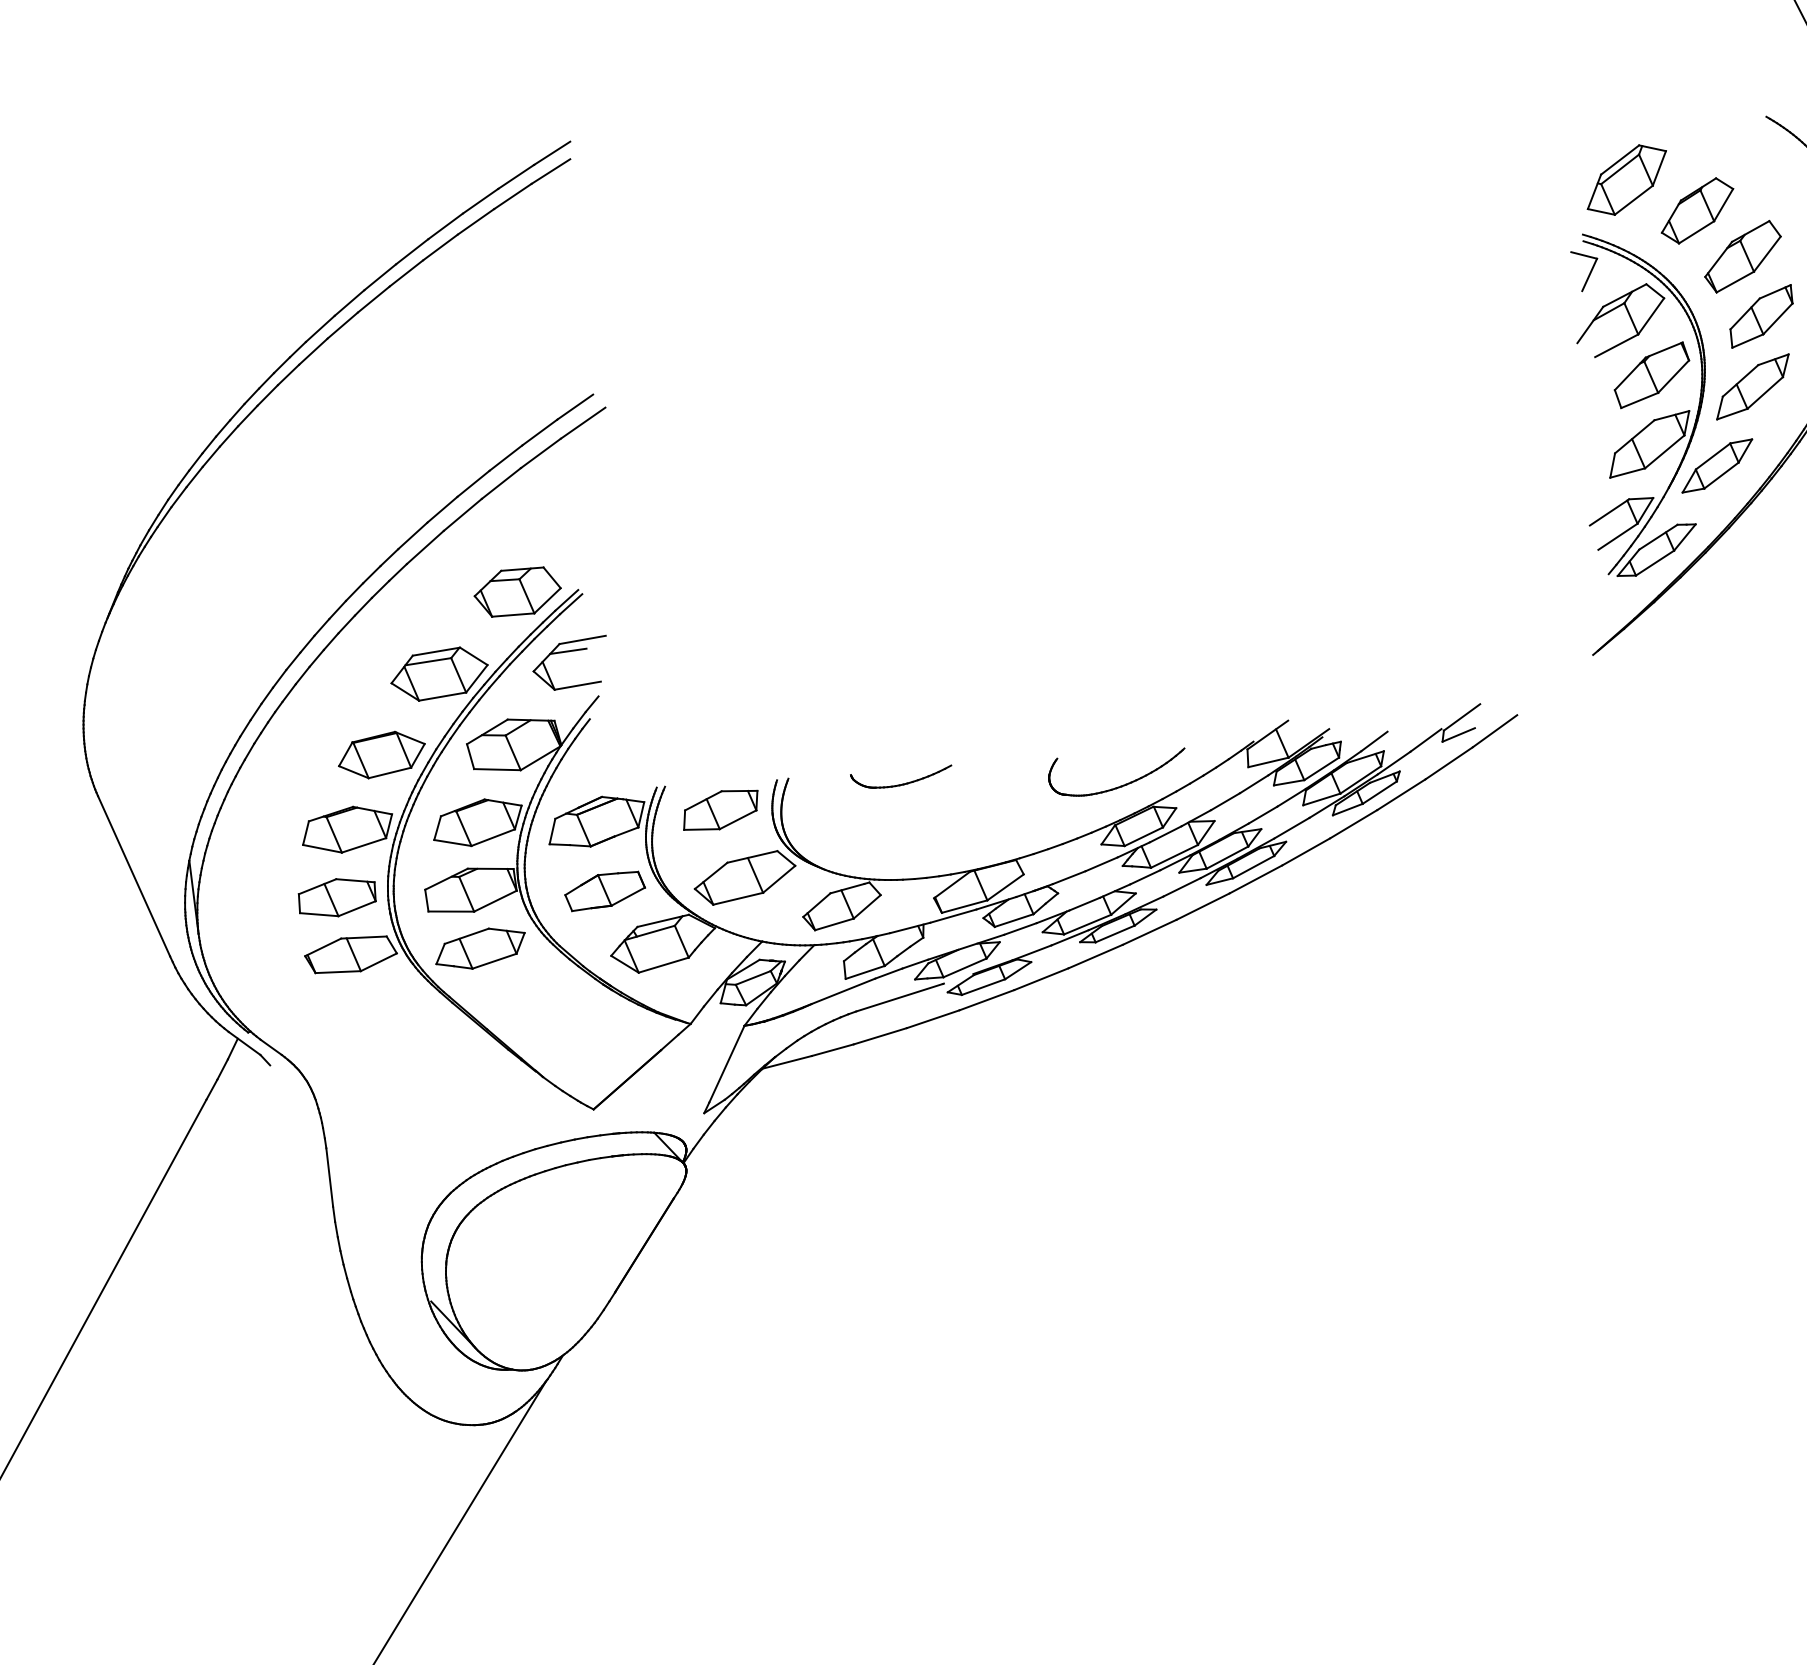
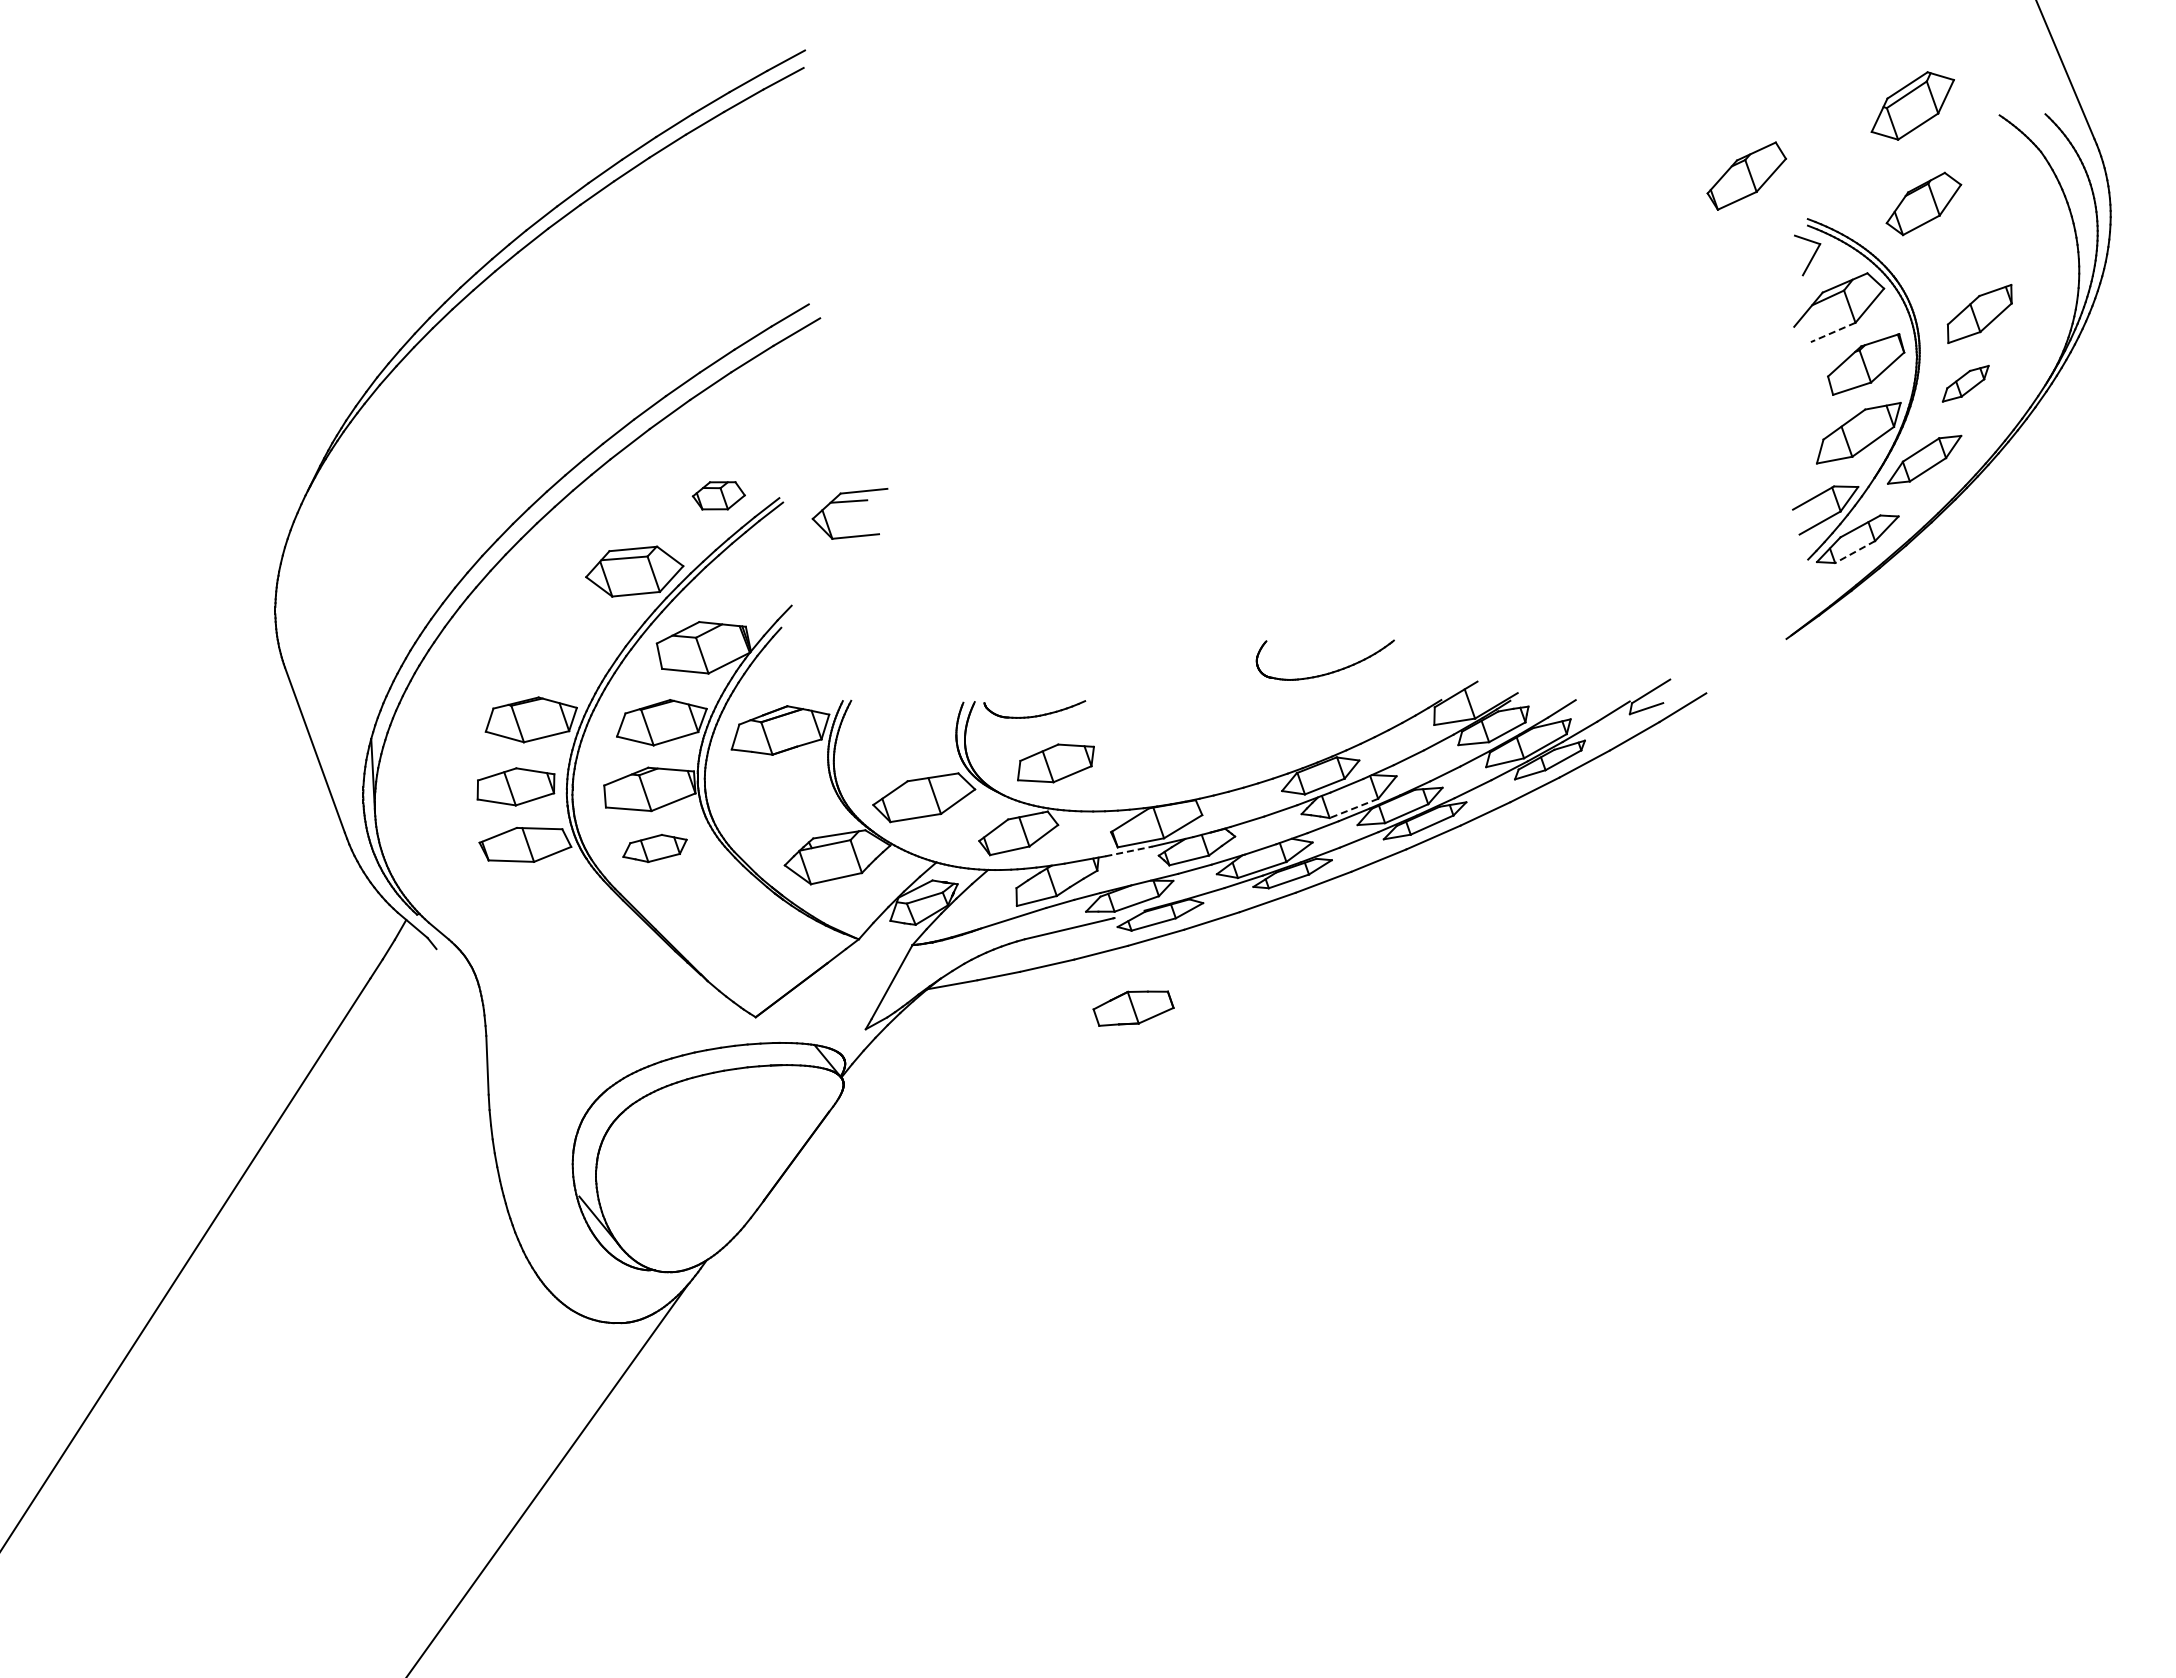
part: (1626, 179) -> (1912, 105), moved
part: (1742, 256) -> (1746, 175), moved
line: (1616, 345) -> (1832, 332), solid -> dashed
part: (1752, 386) -> (1965, 383), size x0.6
line: (1655, 563) -> (1855, 552), solid -> dashed
part: (517, 591) -> (718, 495), size x0.6
part: (569, 652) -> (849, 502), moved
part: (381, 754) -> (570, 647), removed
part: (901, 777) -> (1034, 709), moved
part: (1121, 785) -> (1328, 672), moved
part: (720, 810) -> (1055, 763), moved
line: (1174, 856) -> (1353, 808), solid -> dashed
part: (605, 891) -> (1133, 1008), moved
line: (953, 916) -> (1129, 851), solid -> dashed
part: (480, 948) -> (654, 848), size x0.7

